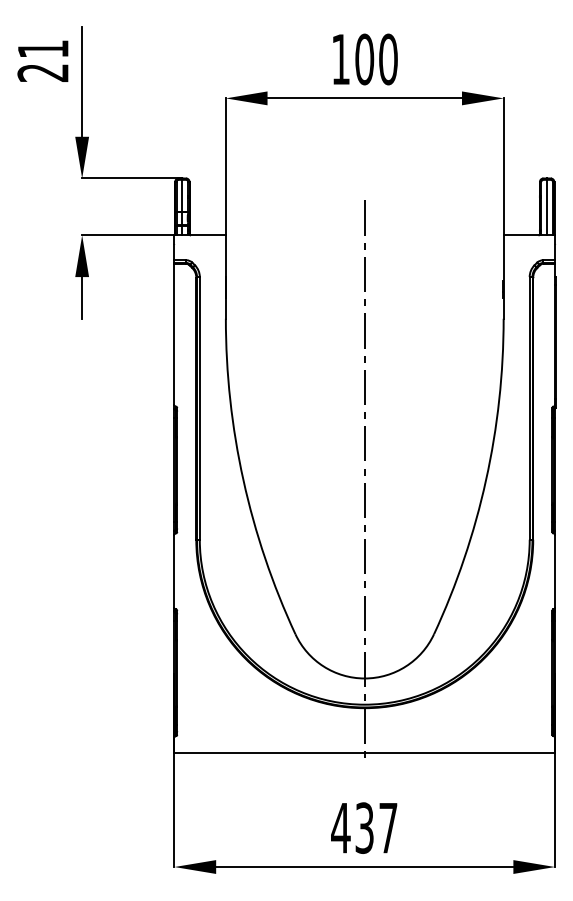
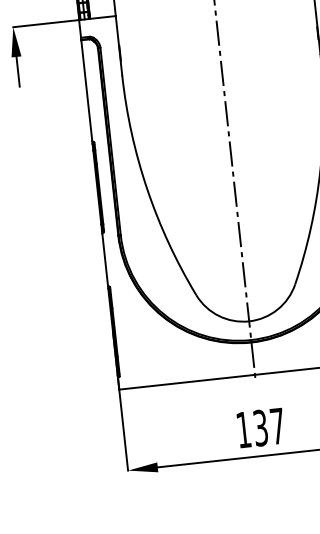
text: (340, 828) -> (243, 430), 437 -> 137

